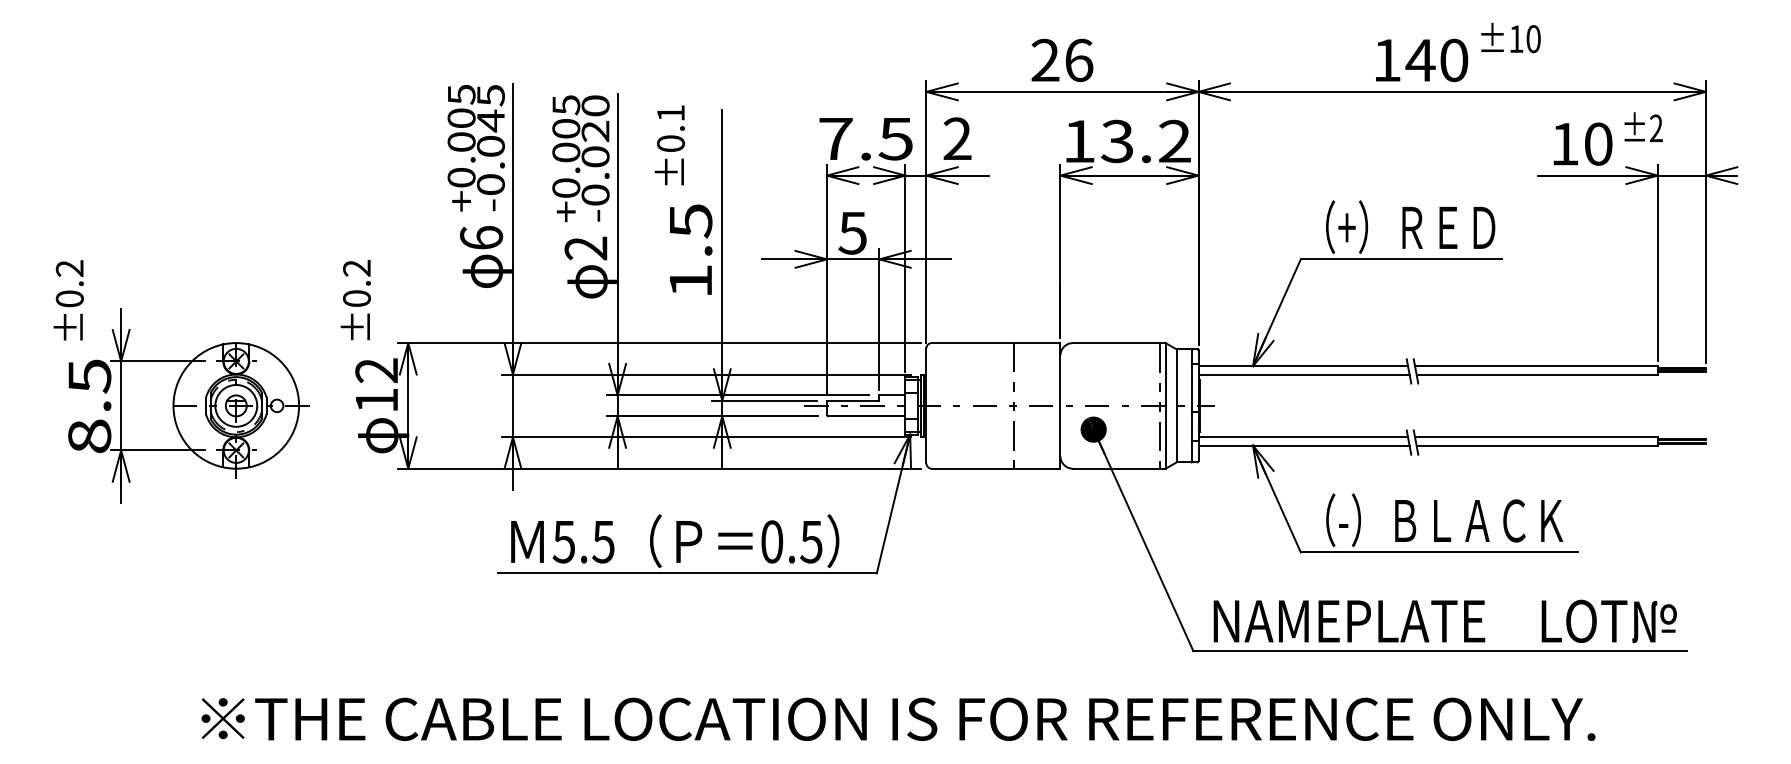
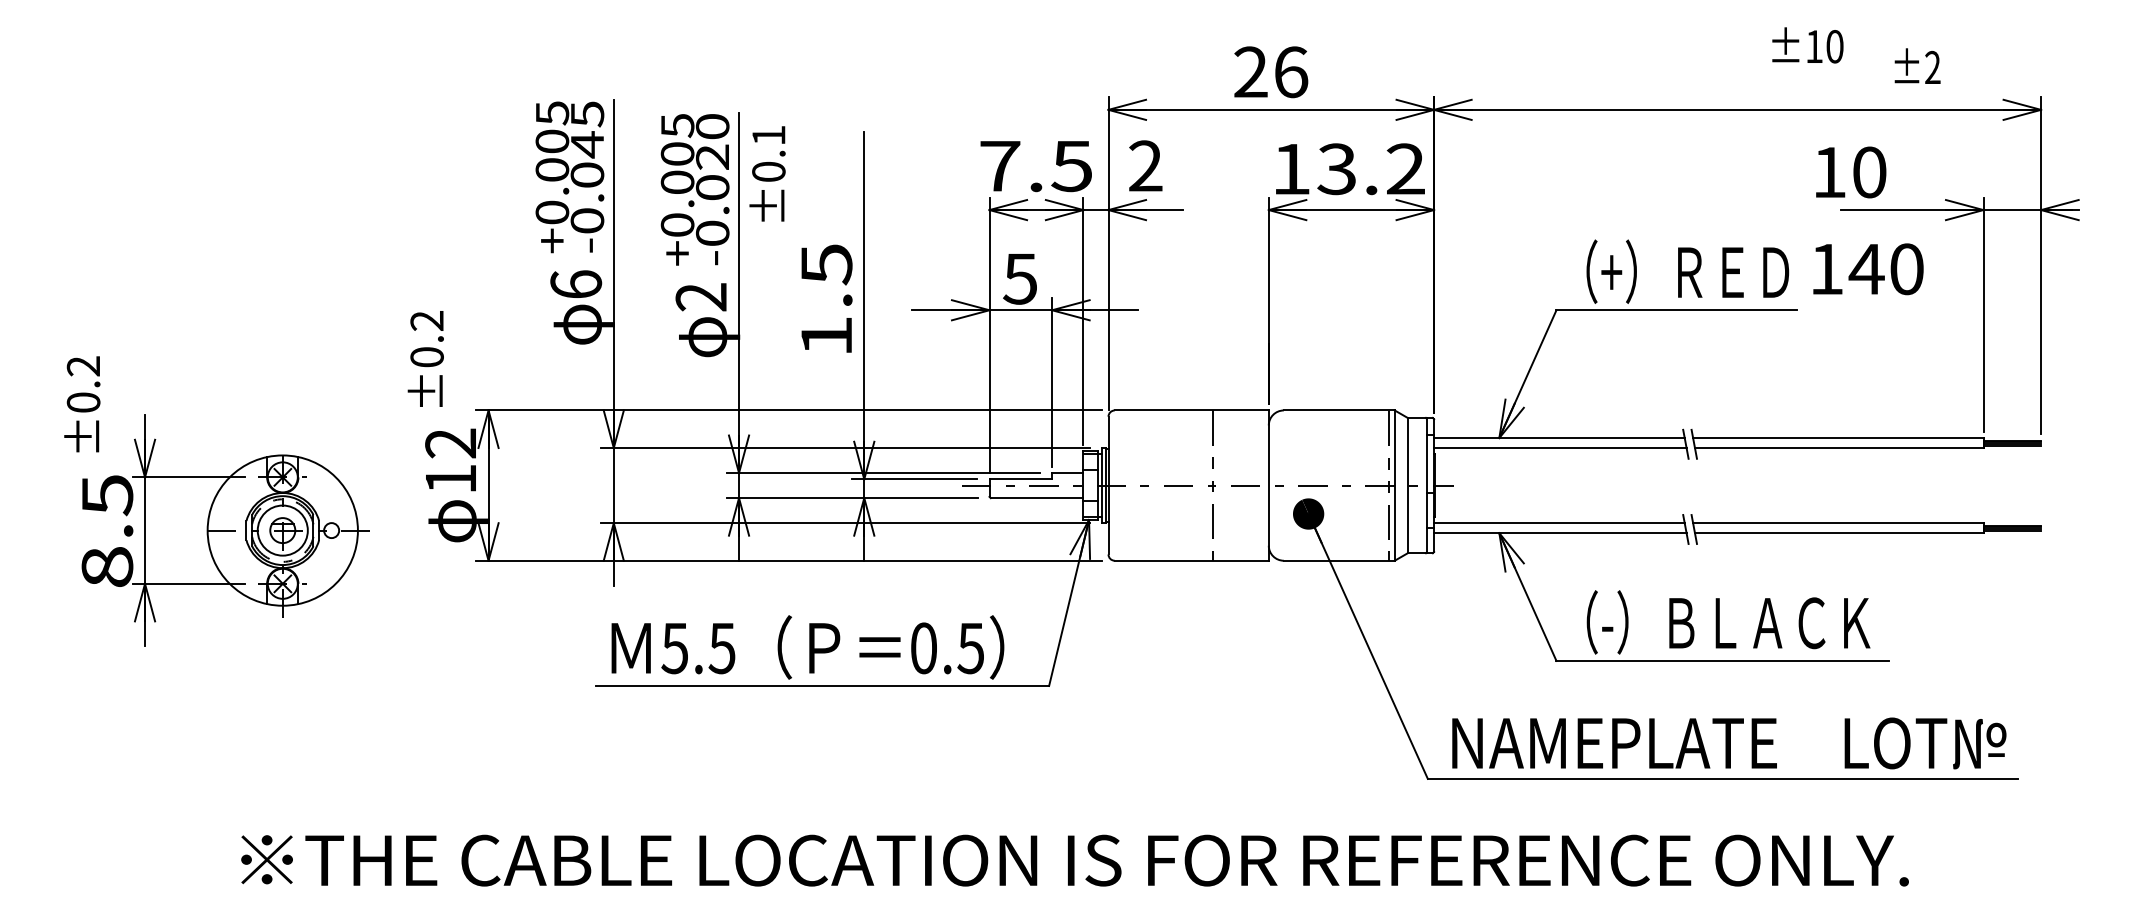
text: (1422, 60) -> (1868, 269), moved
text: (1643, 126) -> (1917, 65), moved
text: (1583, 144) -> (1851, 172), moved
text: (669, 145) -> (767, 173), moved
part: (180, 381) -> (216, 501), moved

